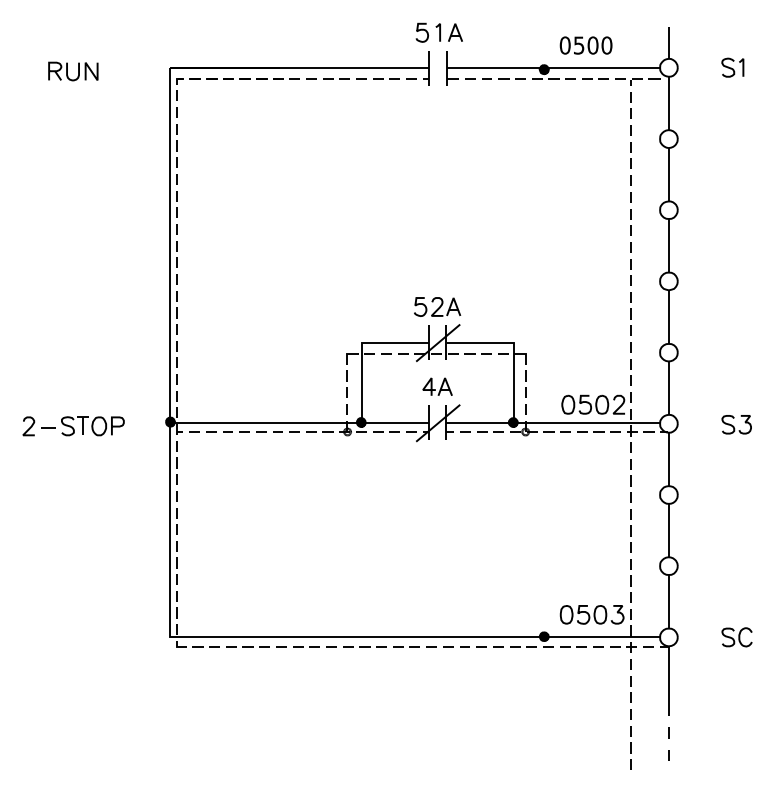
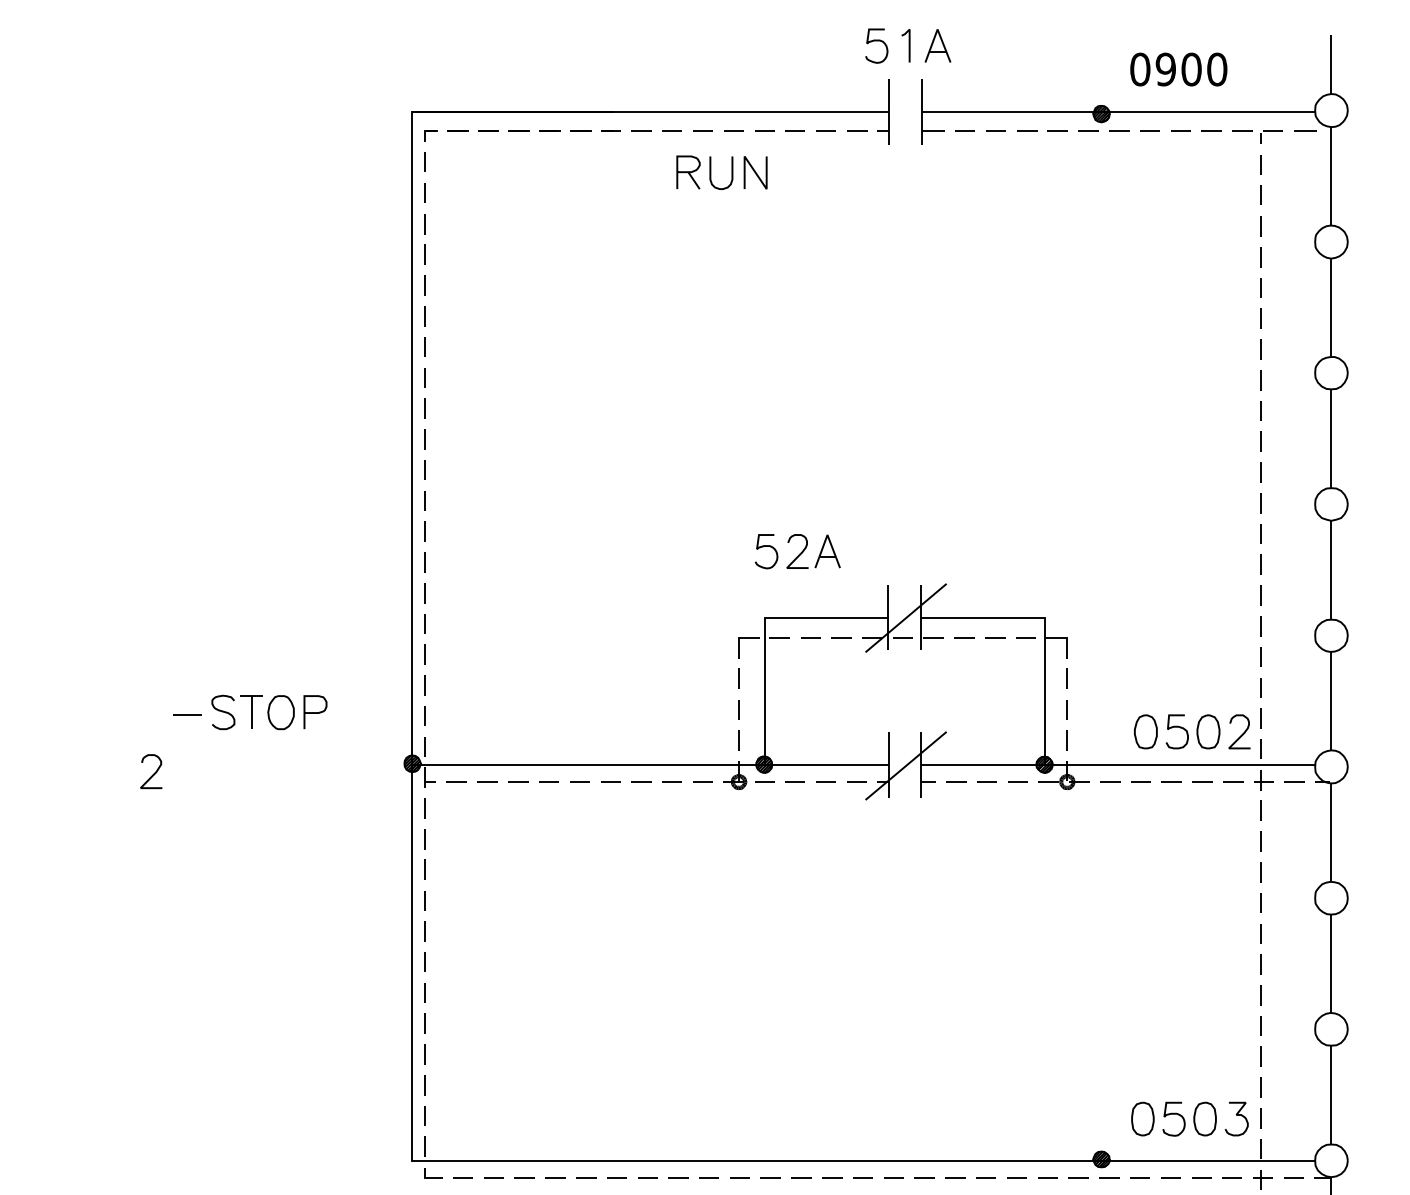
text: (578, 45) -> (1164, 69), 0500 -> 0900
part: (73, 71) -> (722, 172), moved
part: (437, 306) -> (797, 550), moved
part: (437, 386) -> (904, 698), removed
part: (82, 426) -> (250, 712), moved

